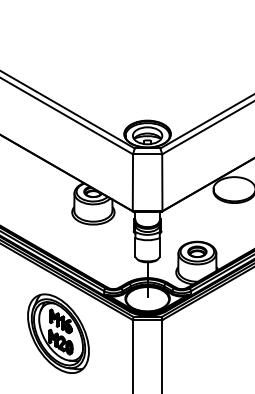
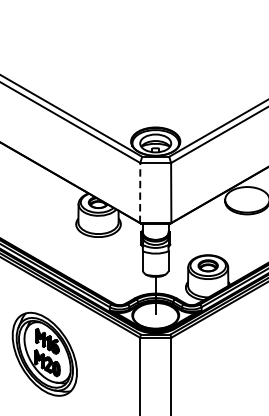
line: (132, 182) -> (139, 192), solid -> dashed
part: (58, 333) -> (44, 354), moved

